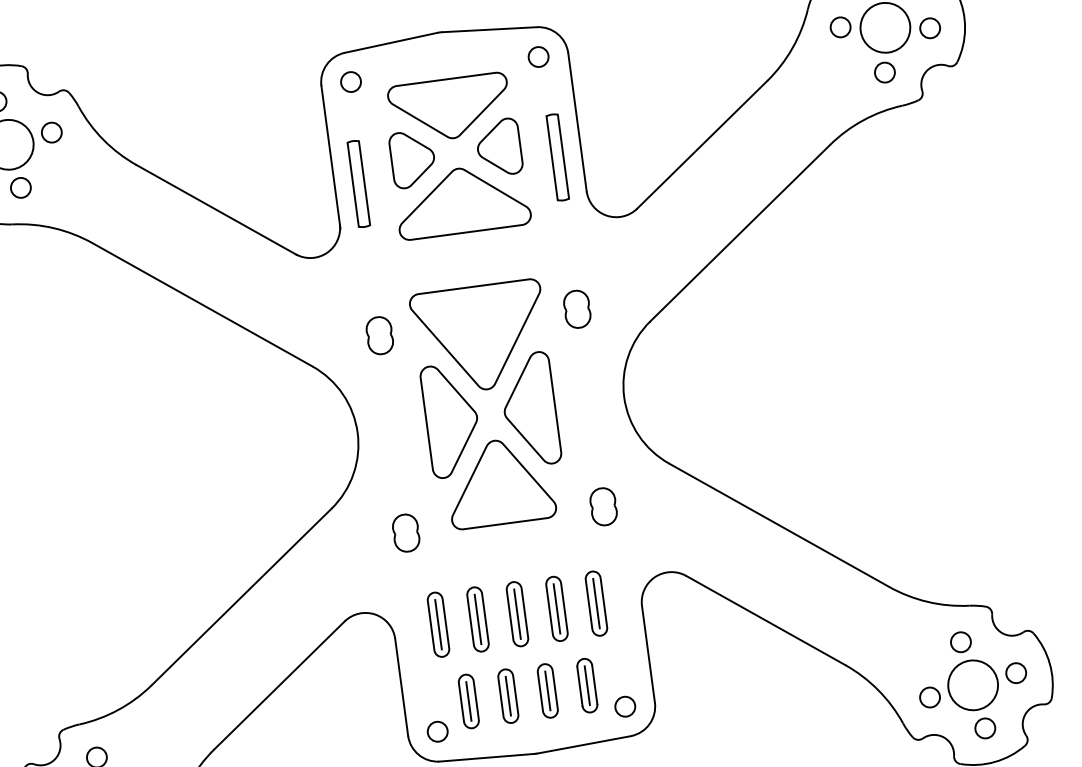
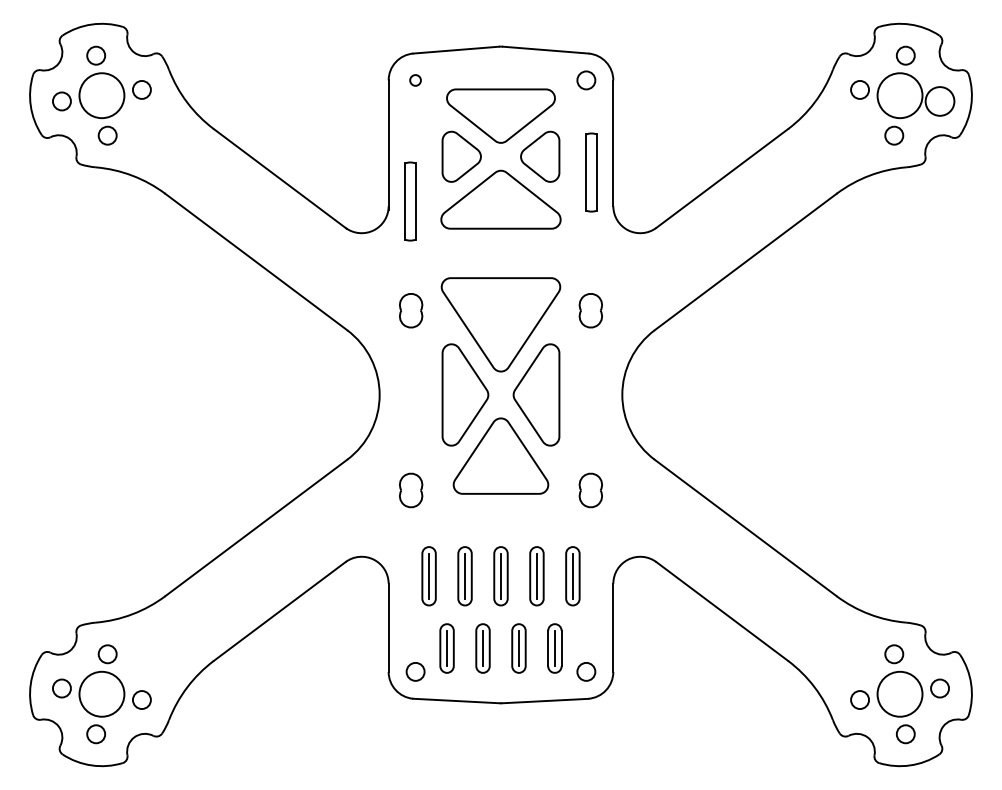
circle: (930, 28) -> (940, 101), size x1.6
circle: (350, 82) -> (415, 80), size x0.6
part: (358, 183) -> (410, 201), moved

